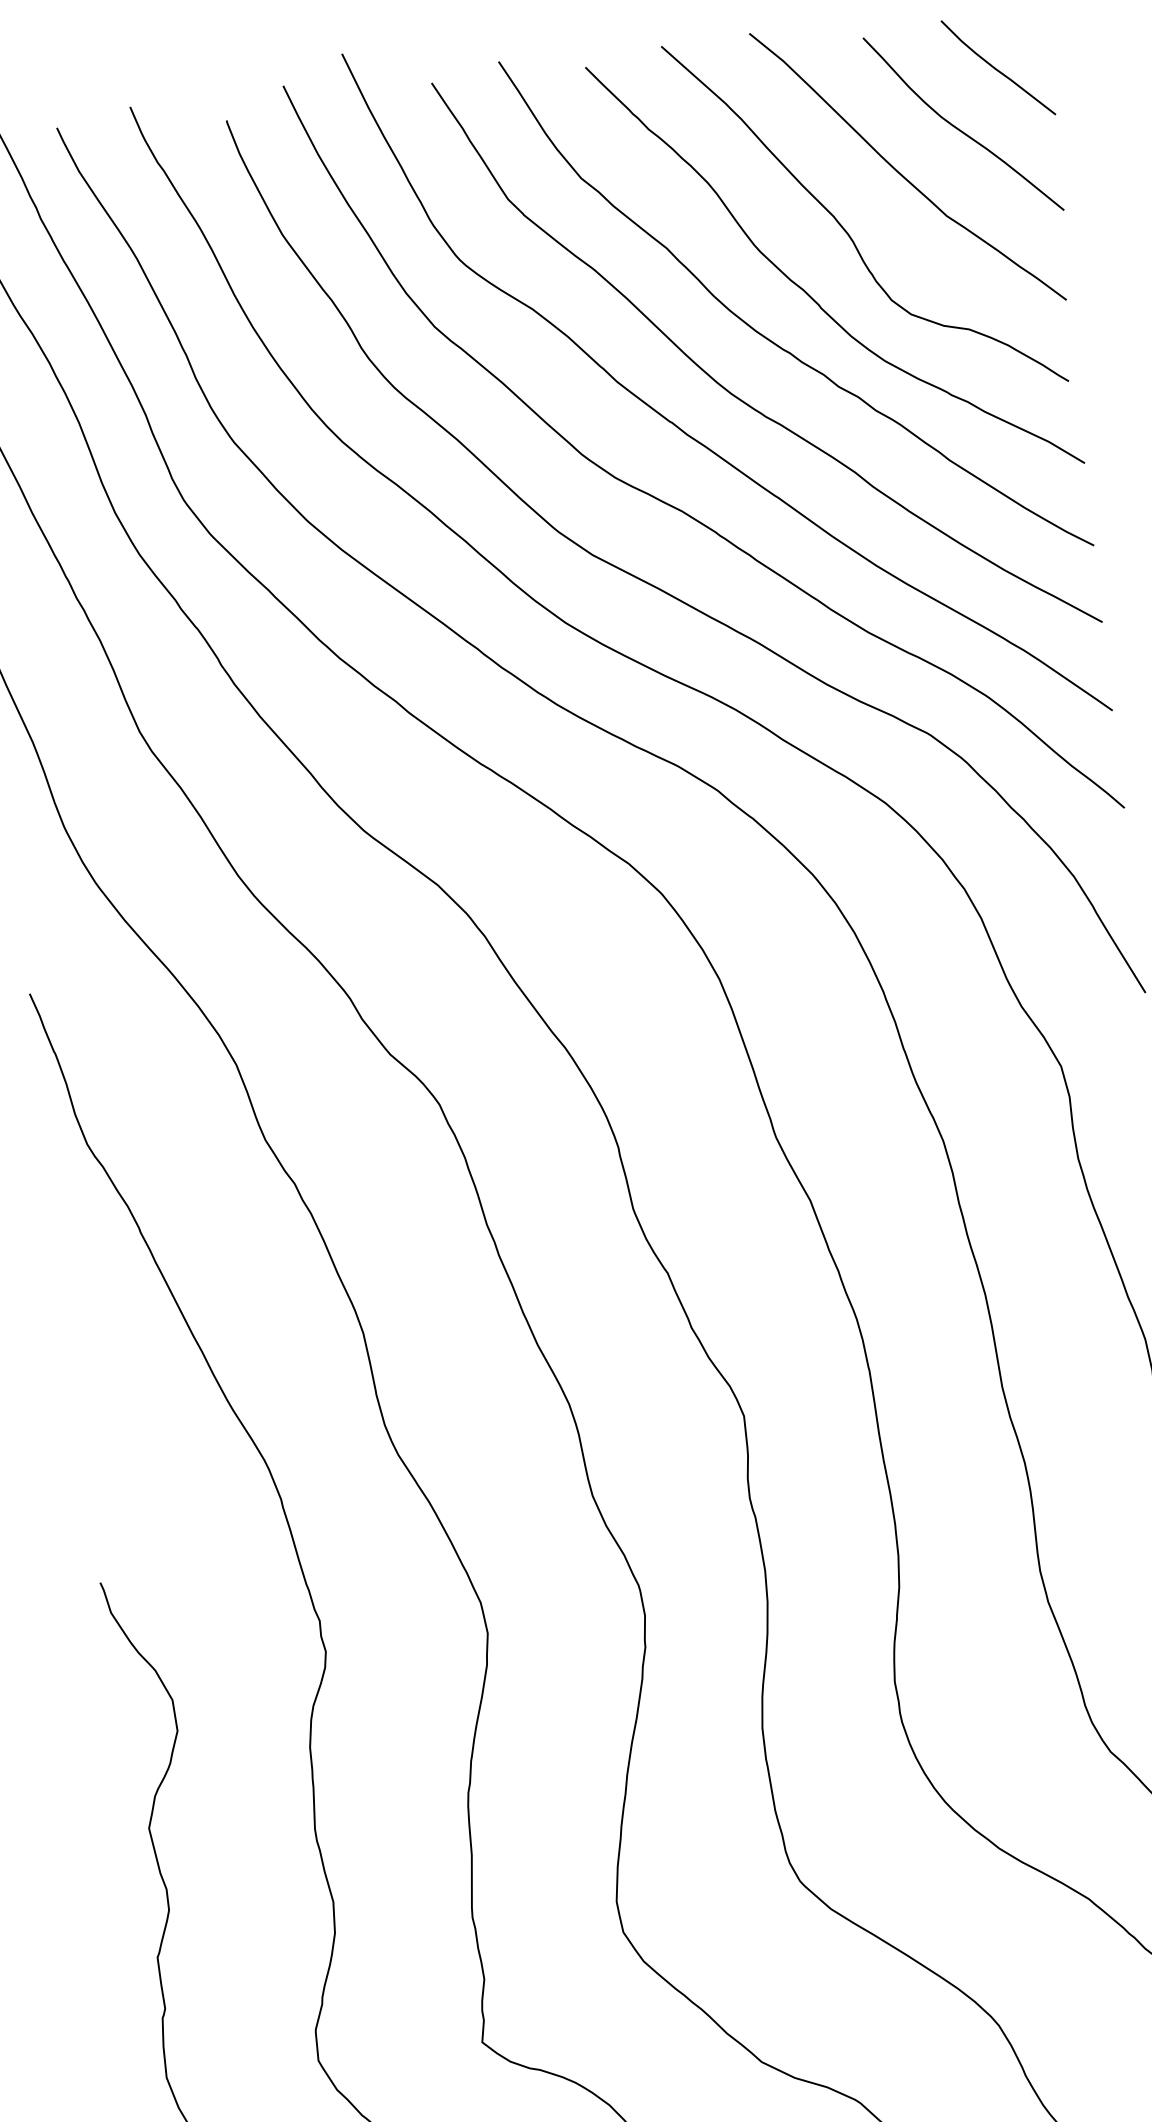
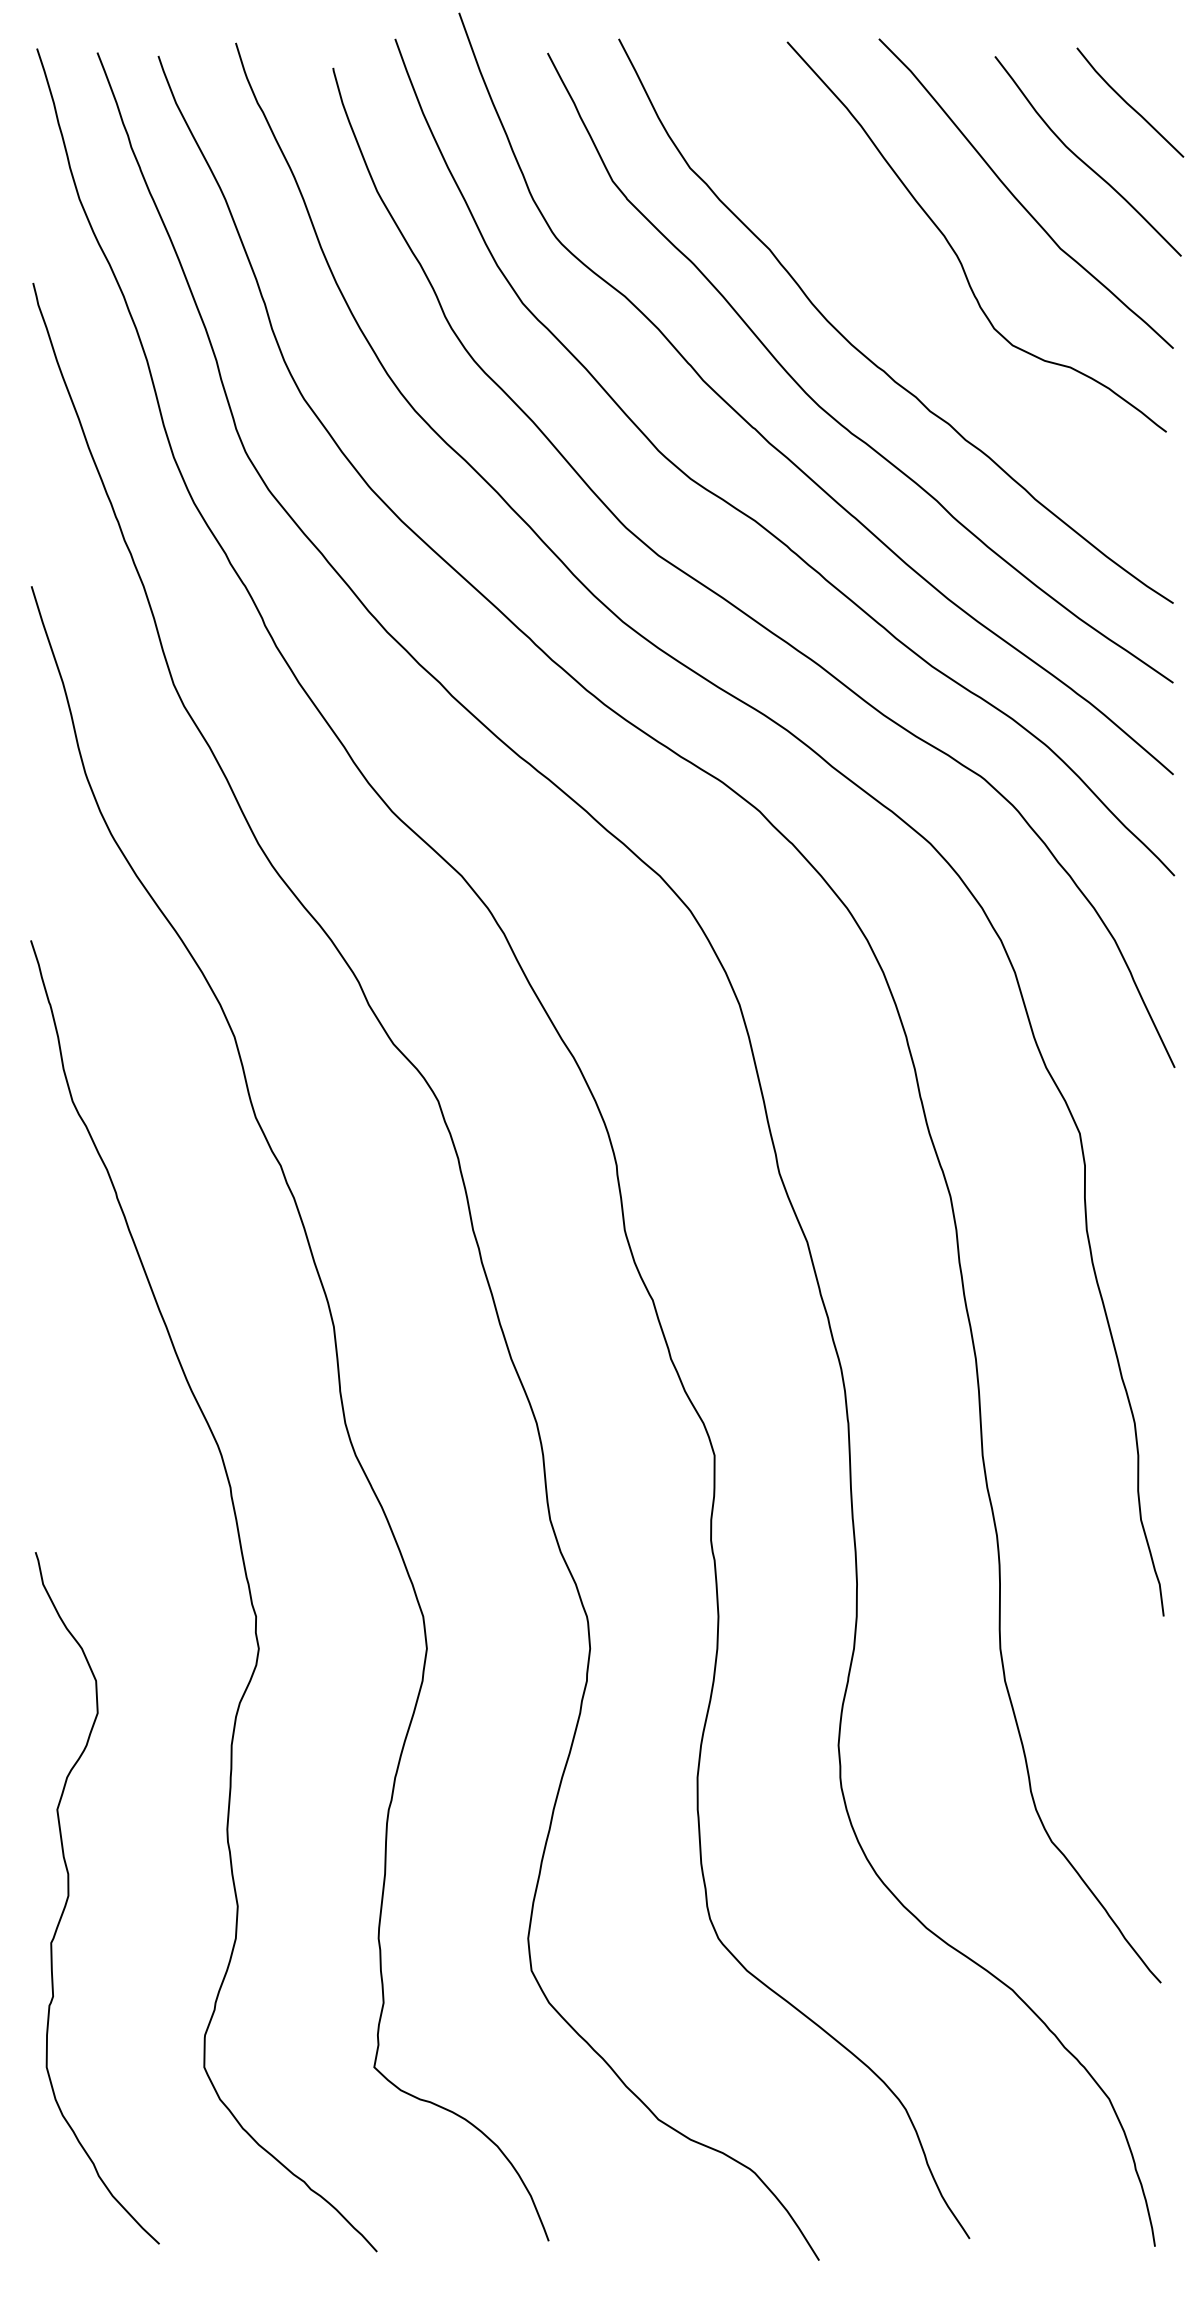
curve: (807, 292) -> (908, 310), removed

